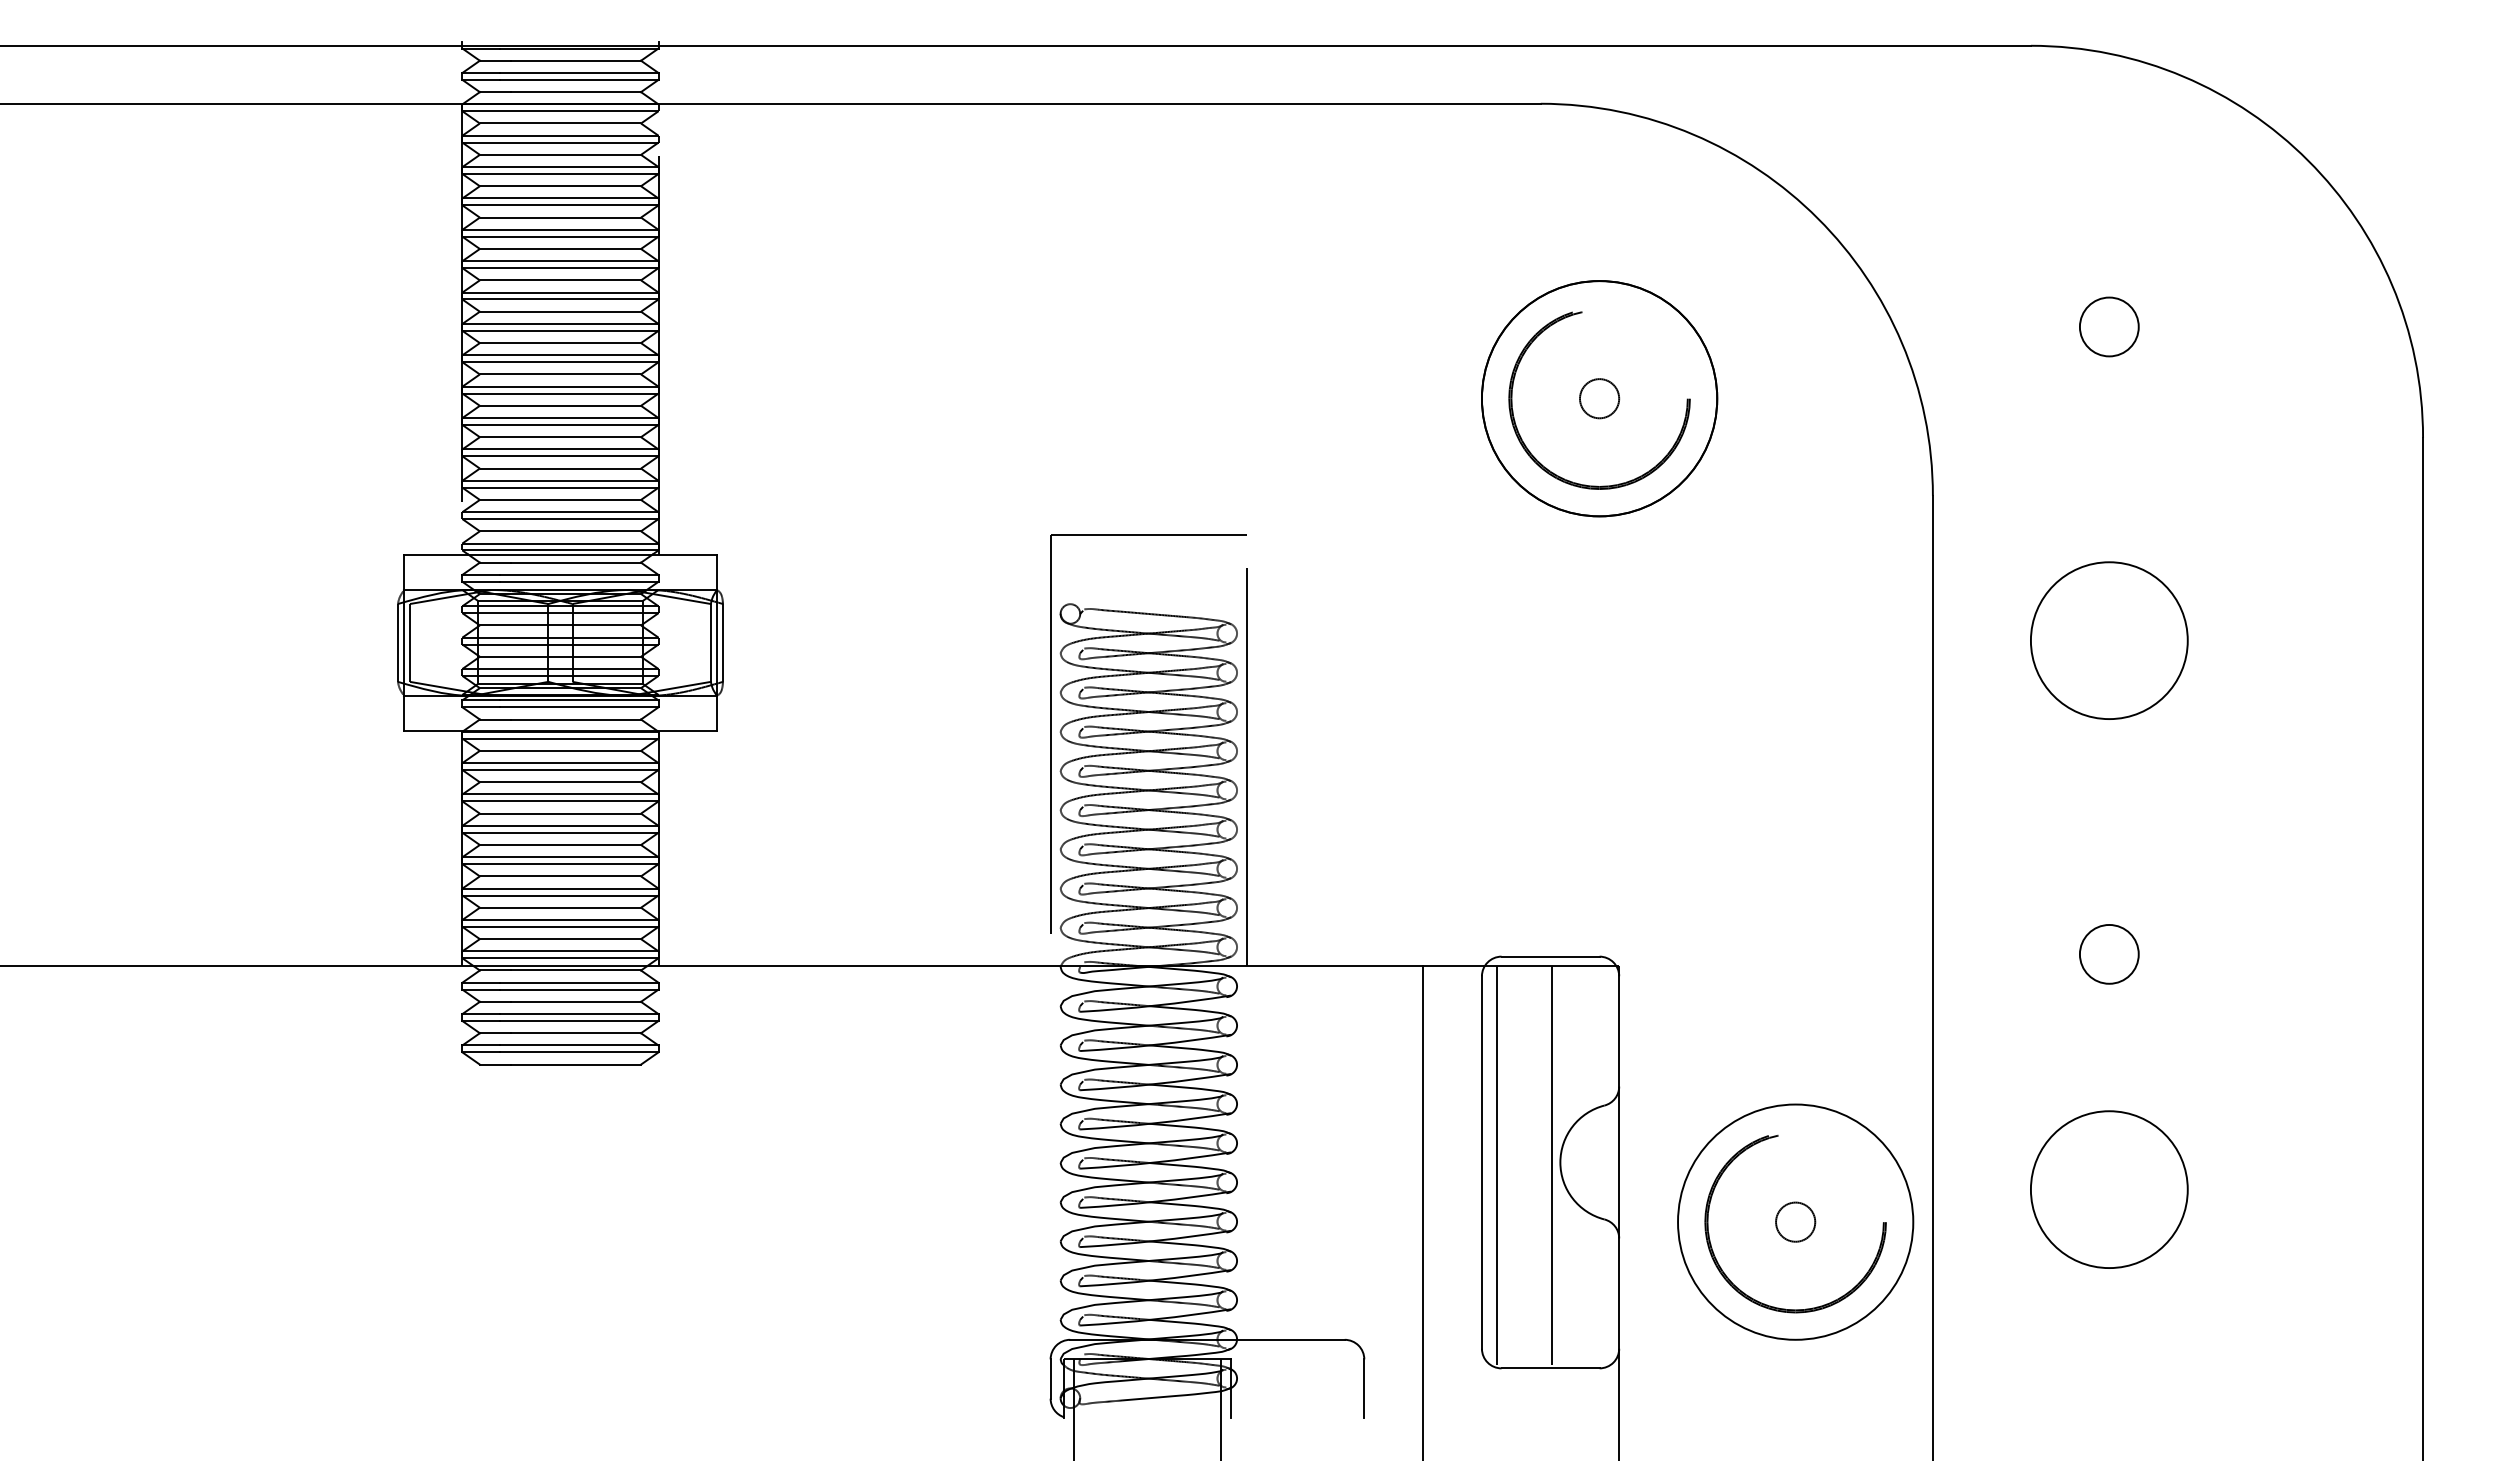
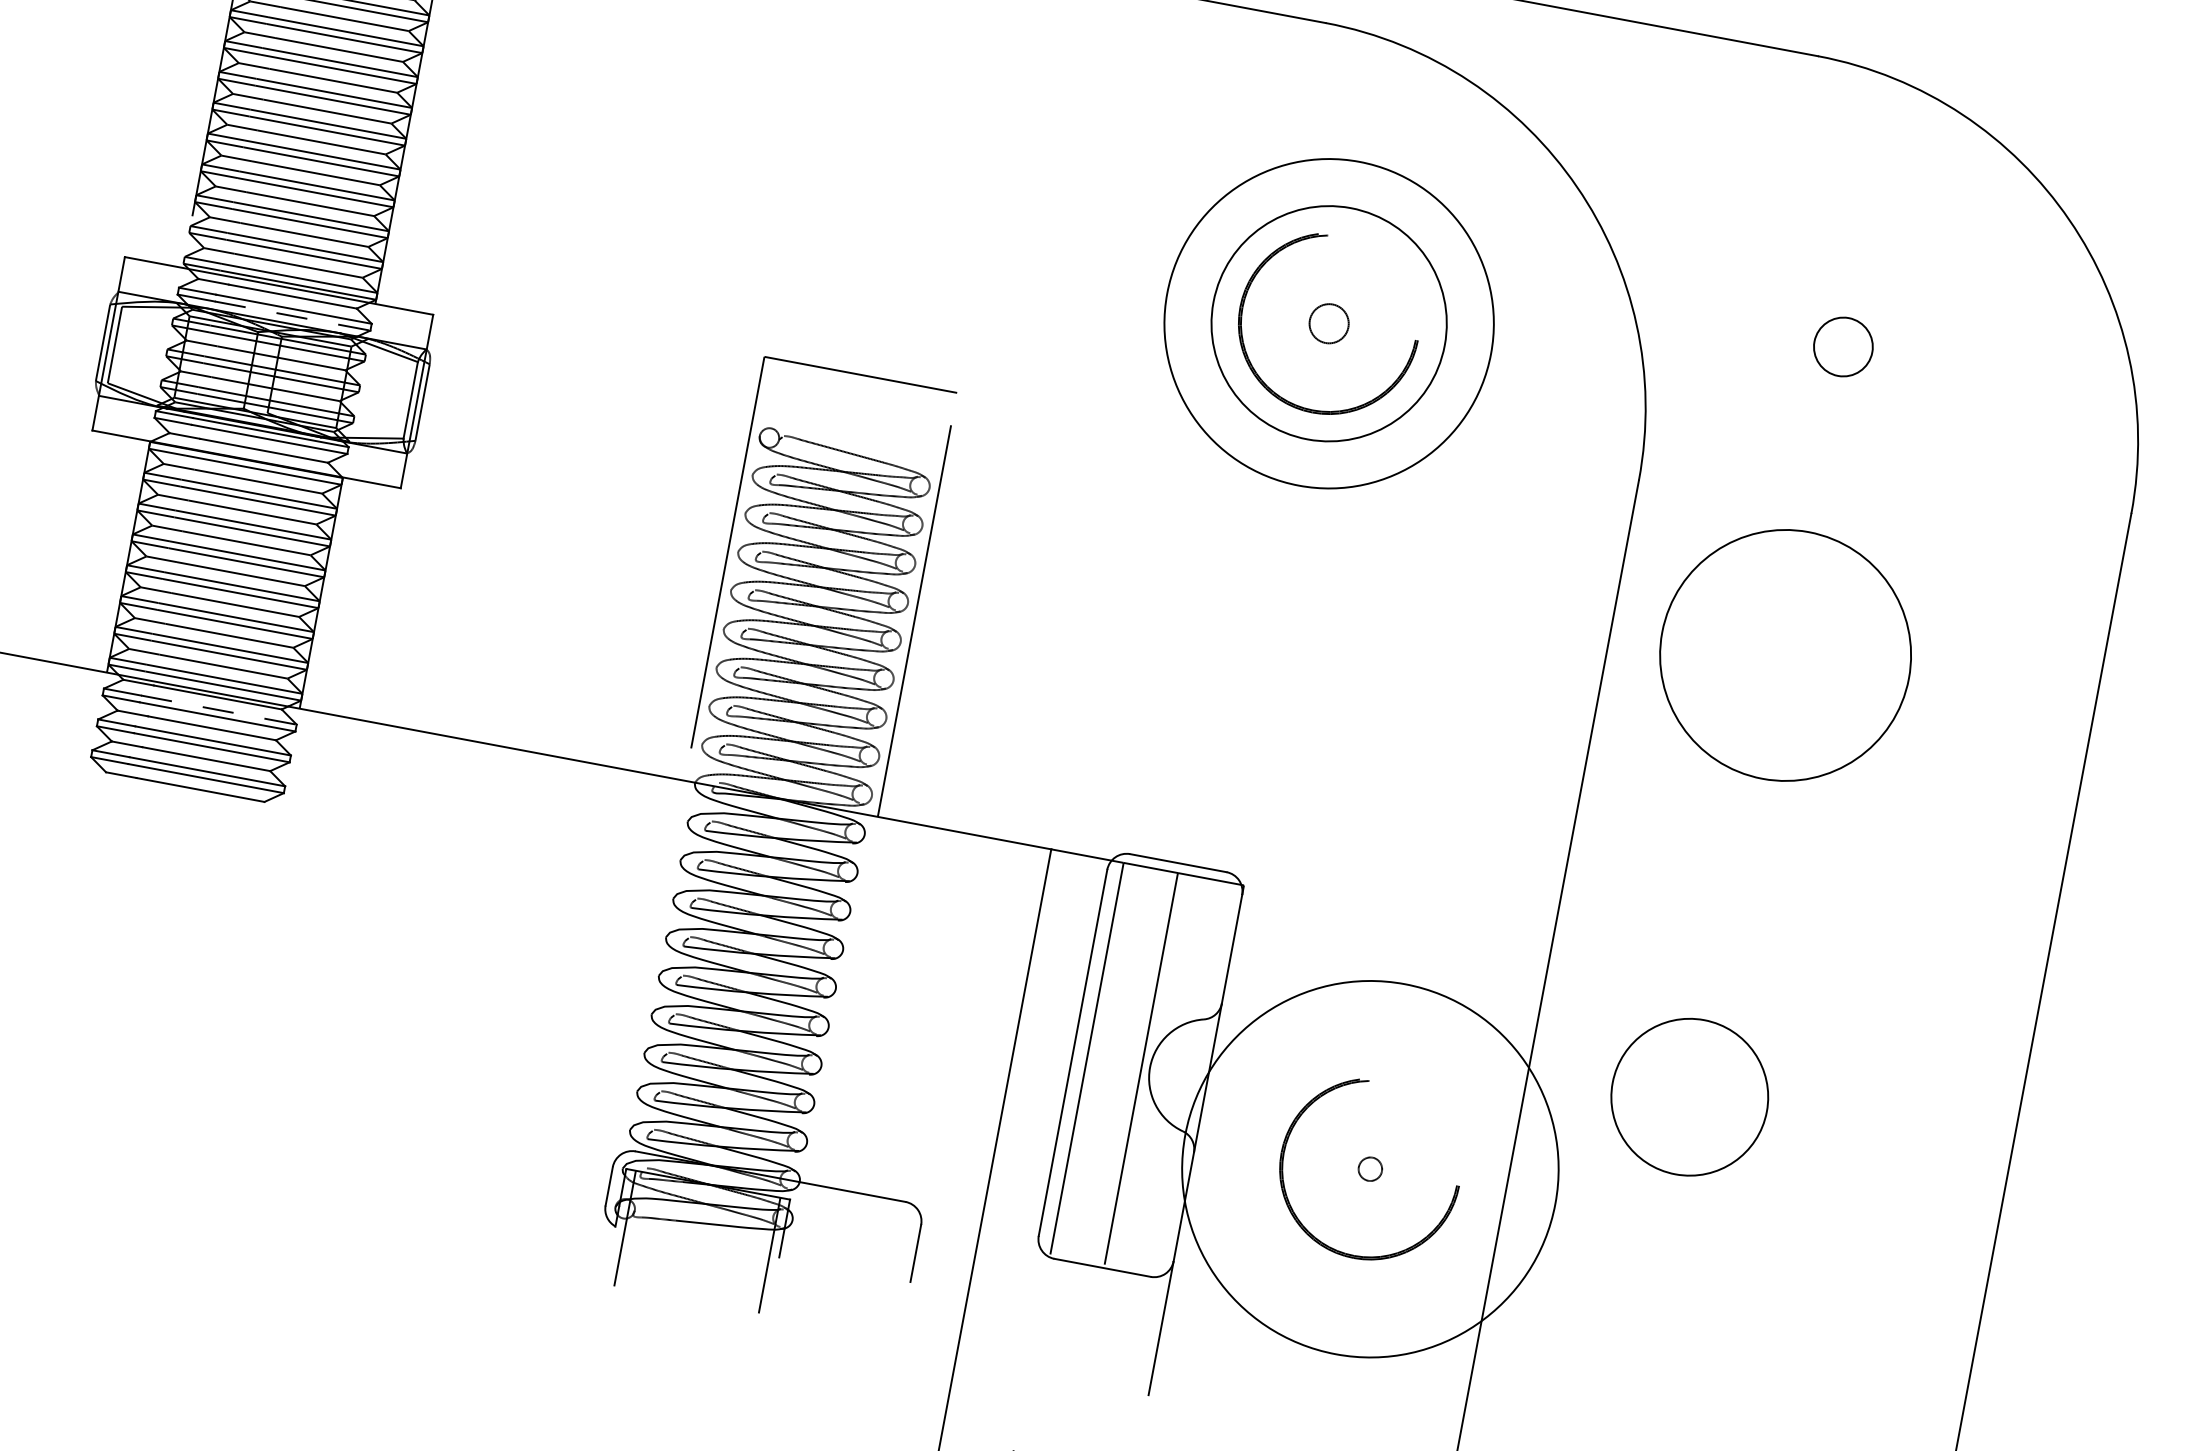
circle: (1599, 398) -> (1329, 323), size x1.4
line: (579, 581) -> (292, 315), solid -> dashed
circle: (2109, 640) -> (1785, 655), size x1.6
circle: (2109, 954) -> (1728, 963), removed
line: (579, 982) -> (219, 709), solid -> dashed
circle: (2109, 1189) -> (1689, 1097), moved
circle: (1795, 1221) -> (1370, 1168), size x0.6
circle: (1795, 1221) -> (1370, 1168), size x1.6

